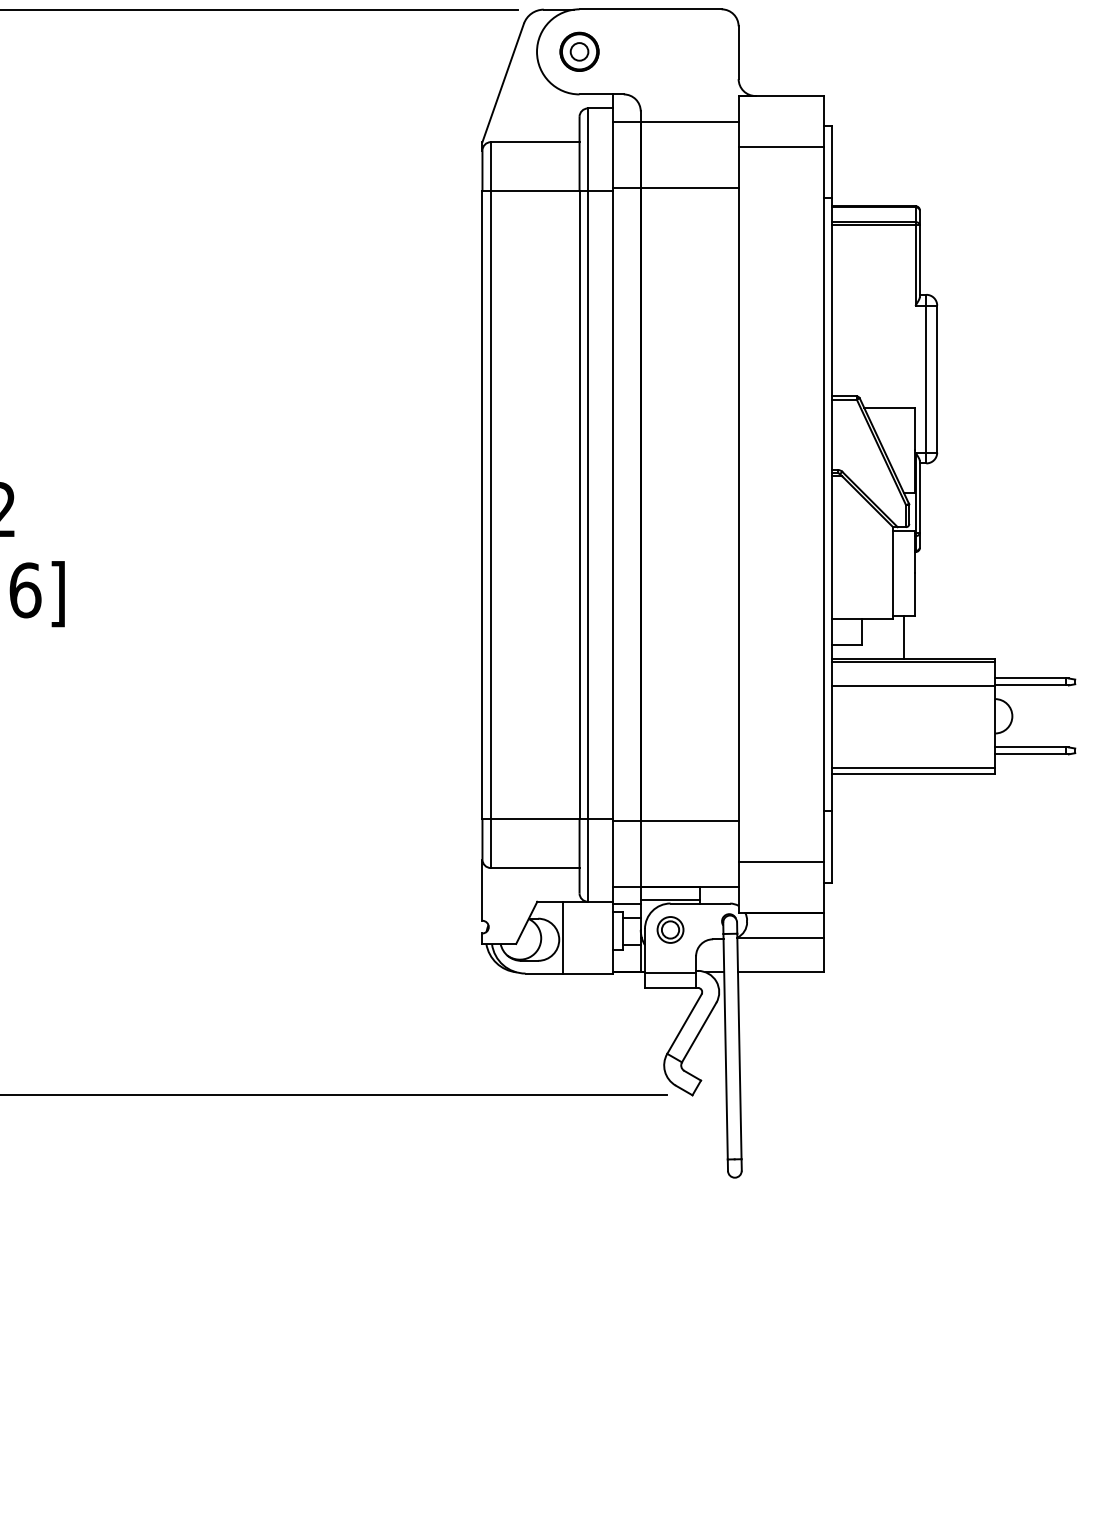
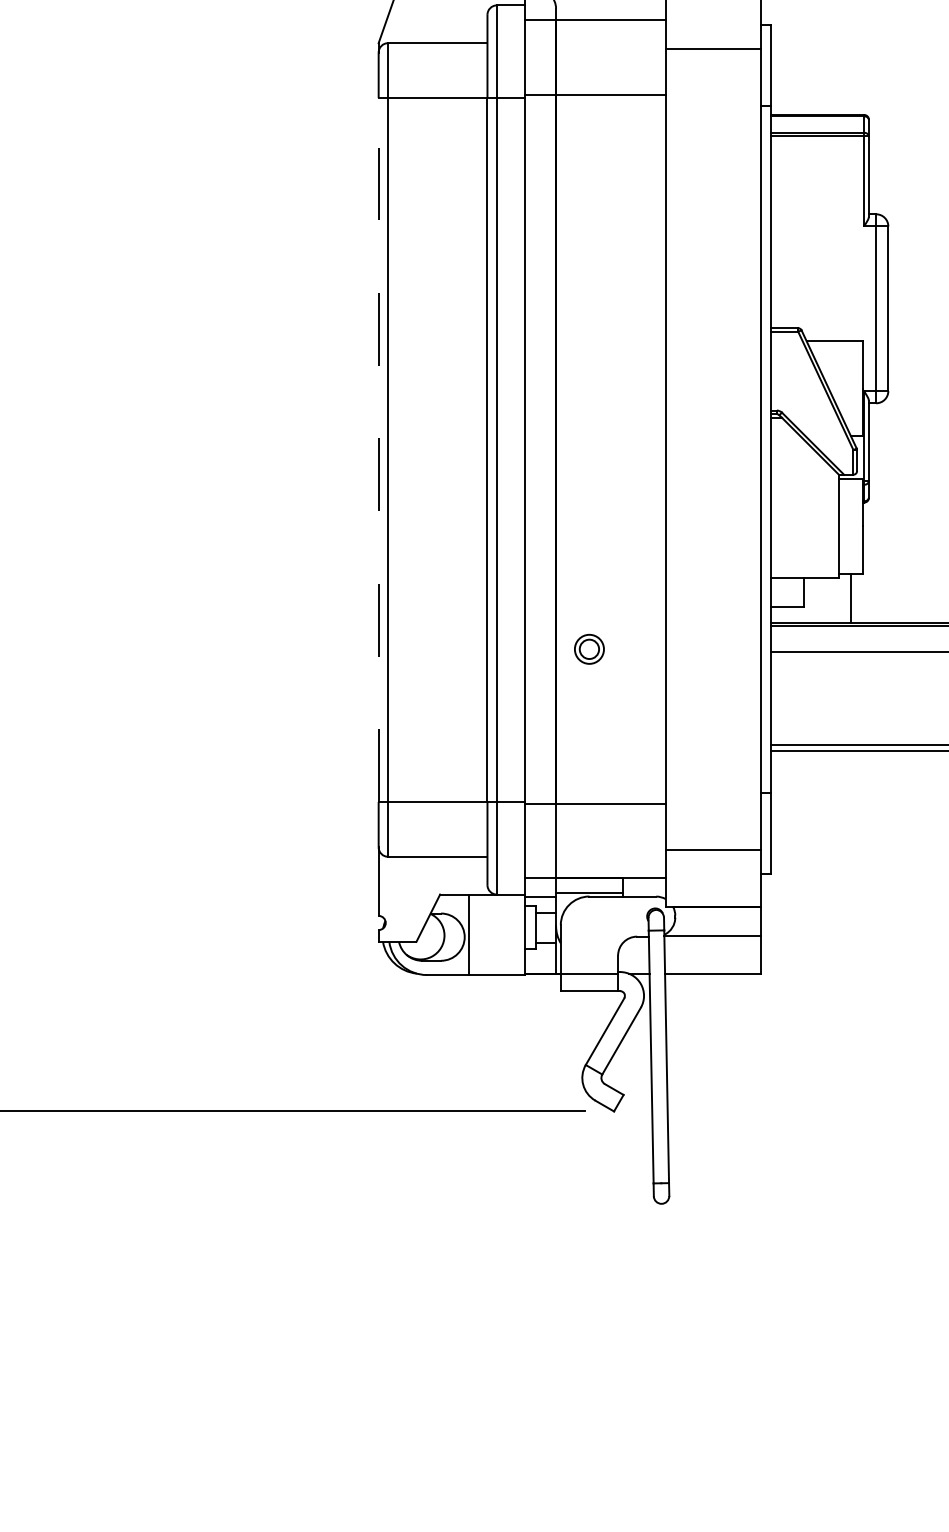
line: (482, 505) -> (378, 450), solid -> dashed
part: (670, 929) -> (589, 648), moved

